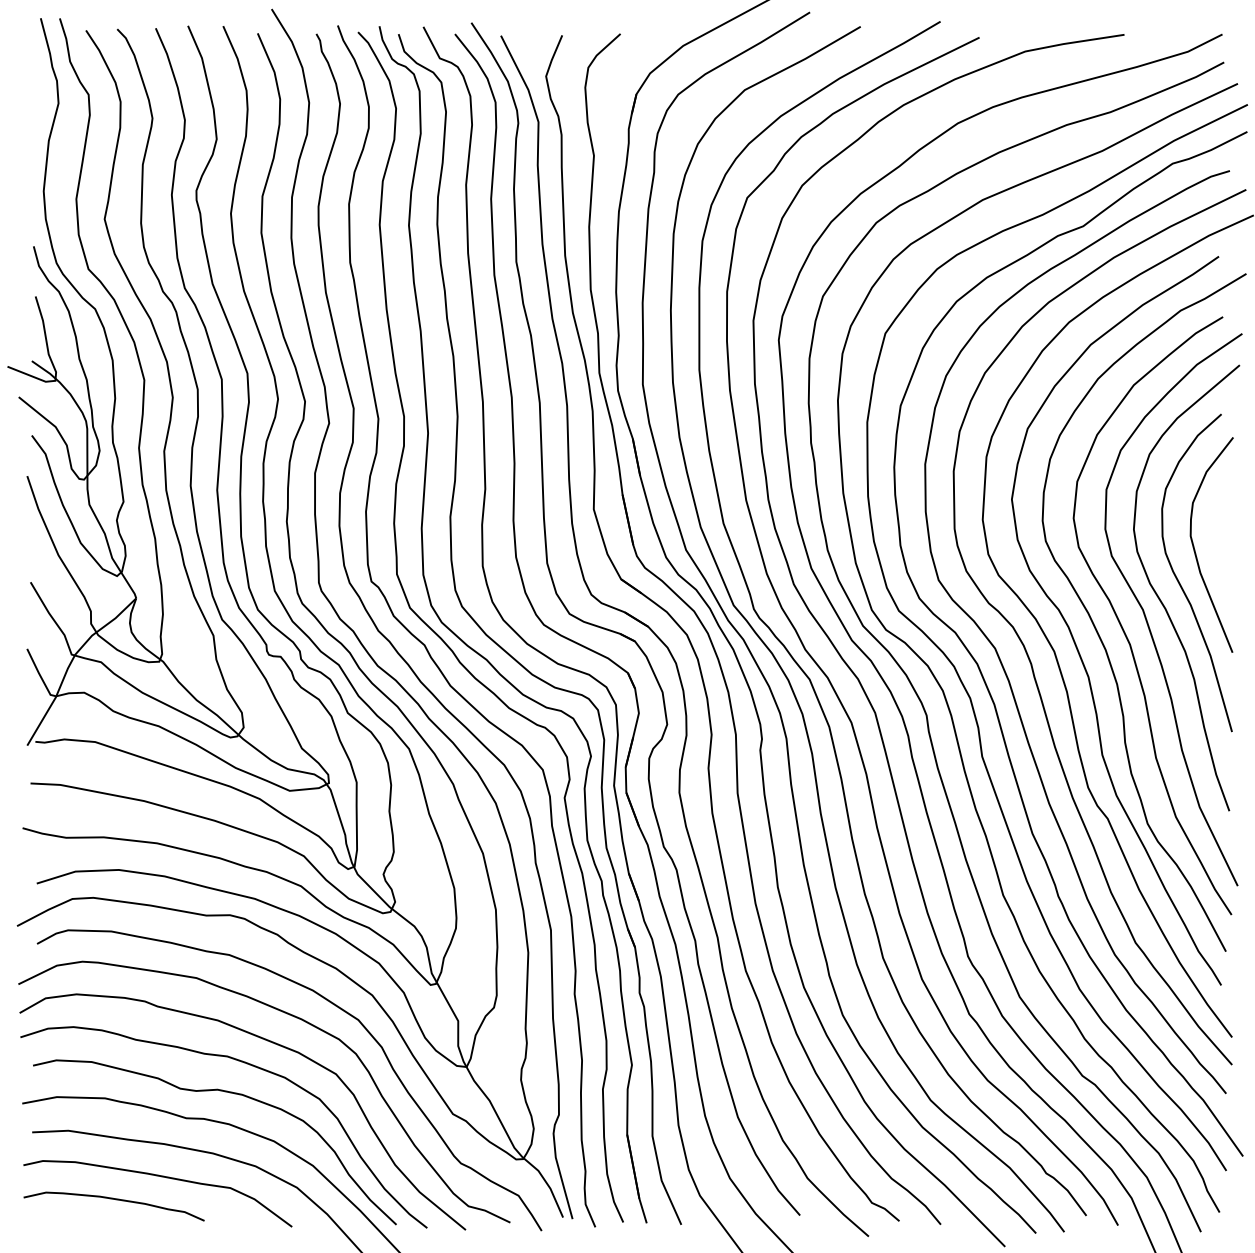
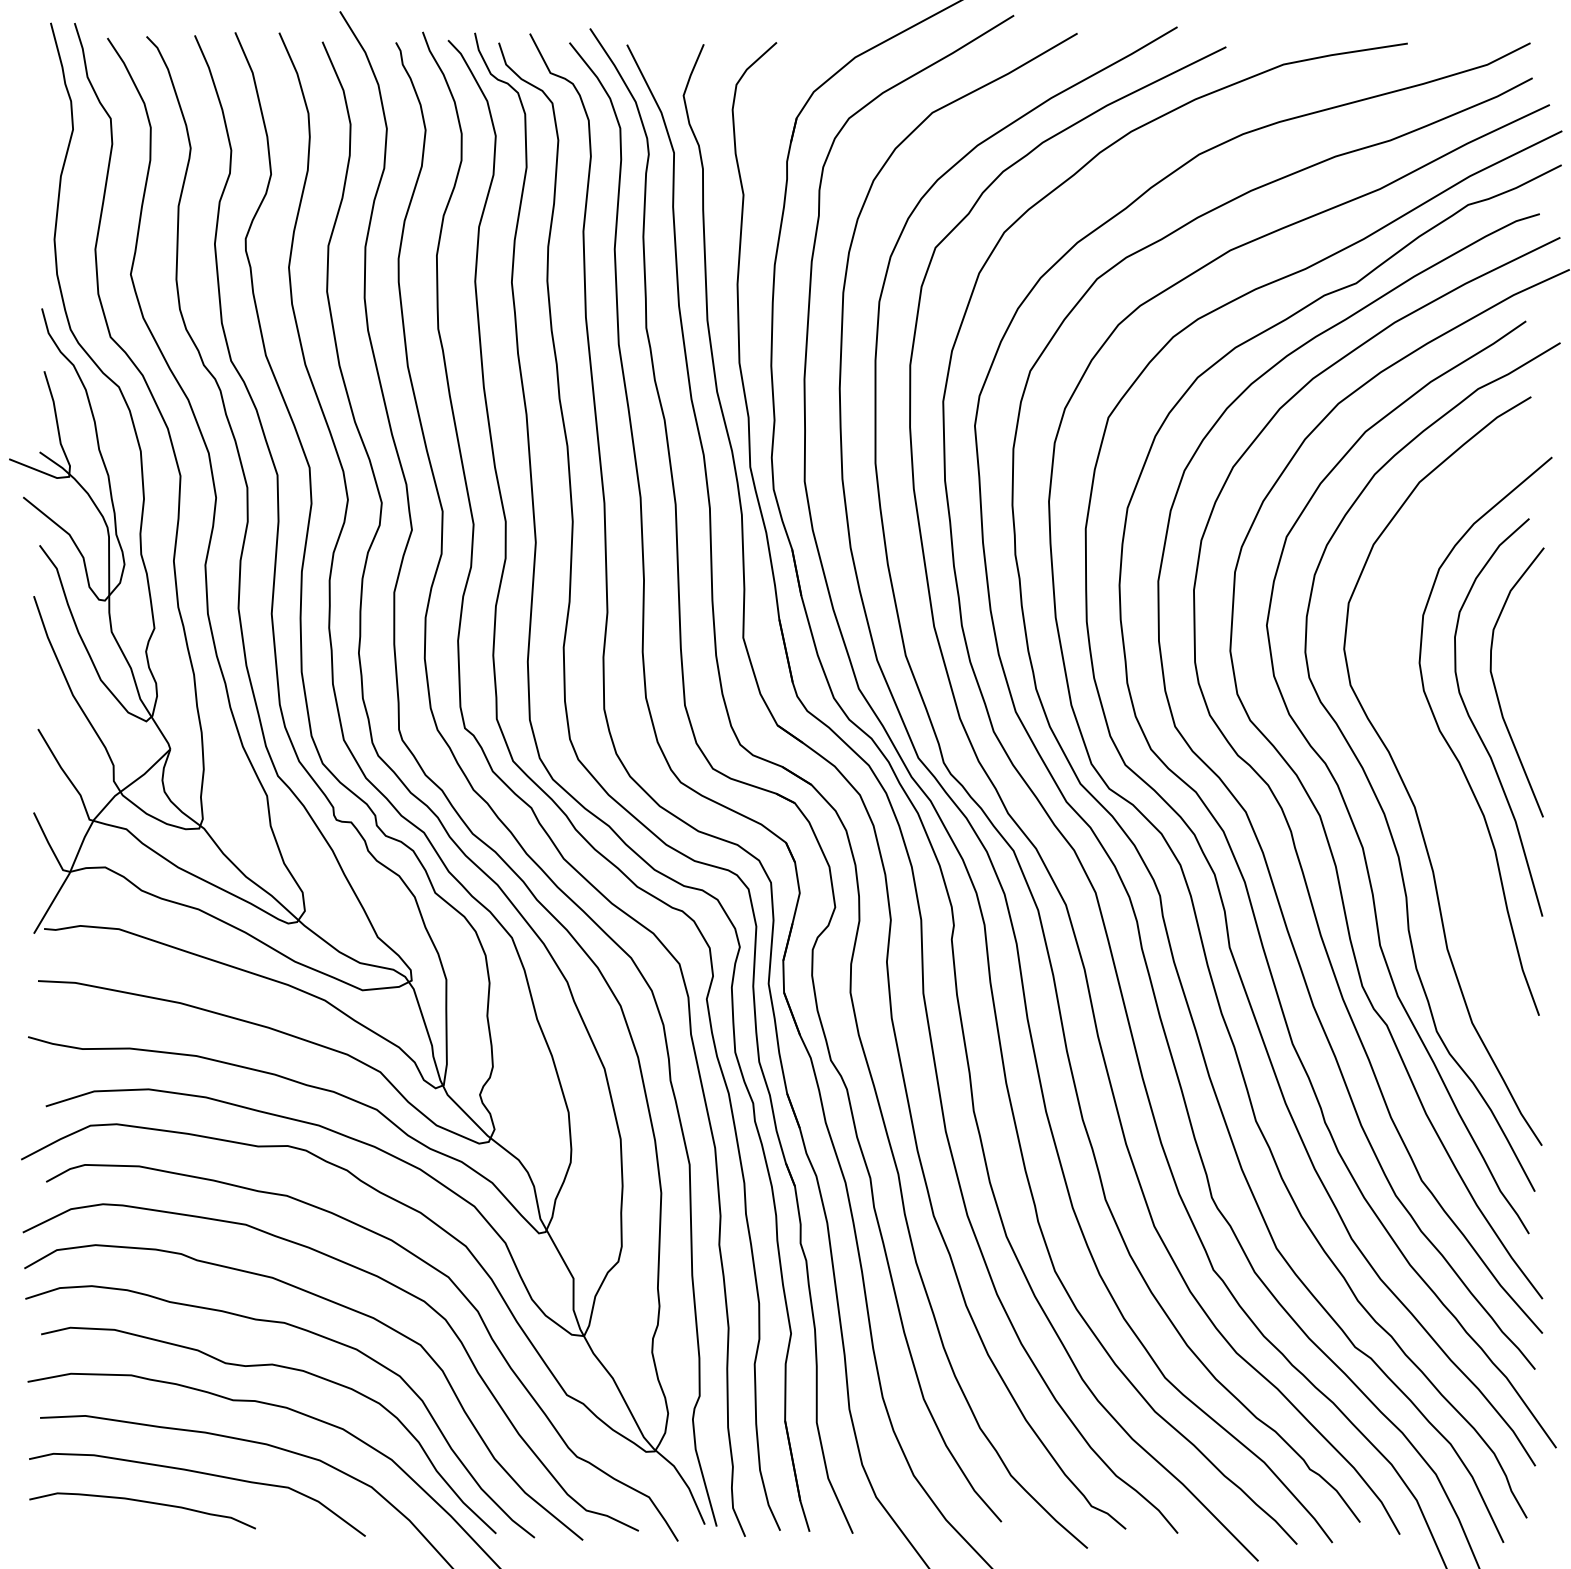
curve: (1146, 617) -> (1435, 773), removed

